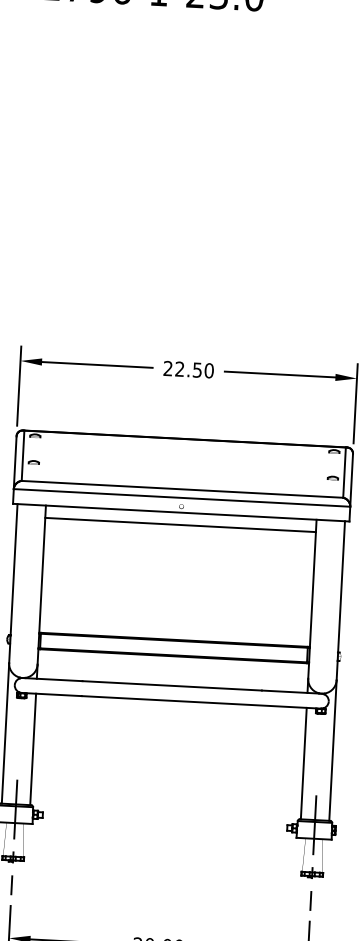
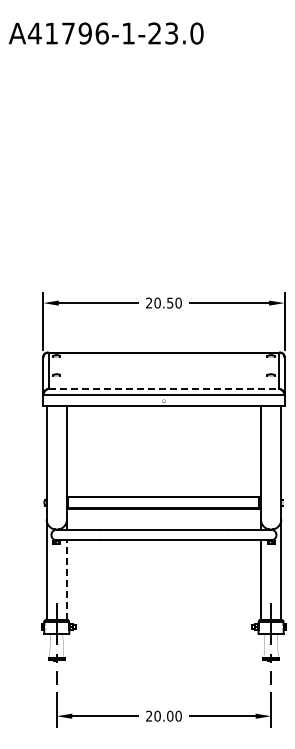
text: (179, 368) -> (157, 302), 22.50 -> 20.50
line: (183, 488) -> (164, 388), solid -> dashed
line: (179, 525) -> (163, 414), removed
line: (32, 749) -> (66, 580), solid -> dashed

